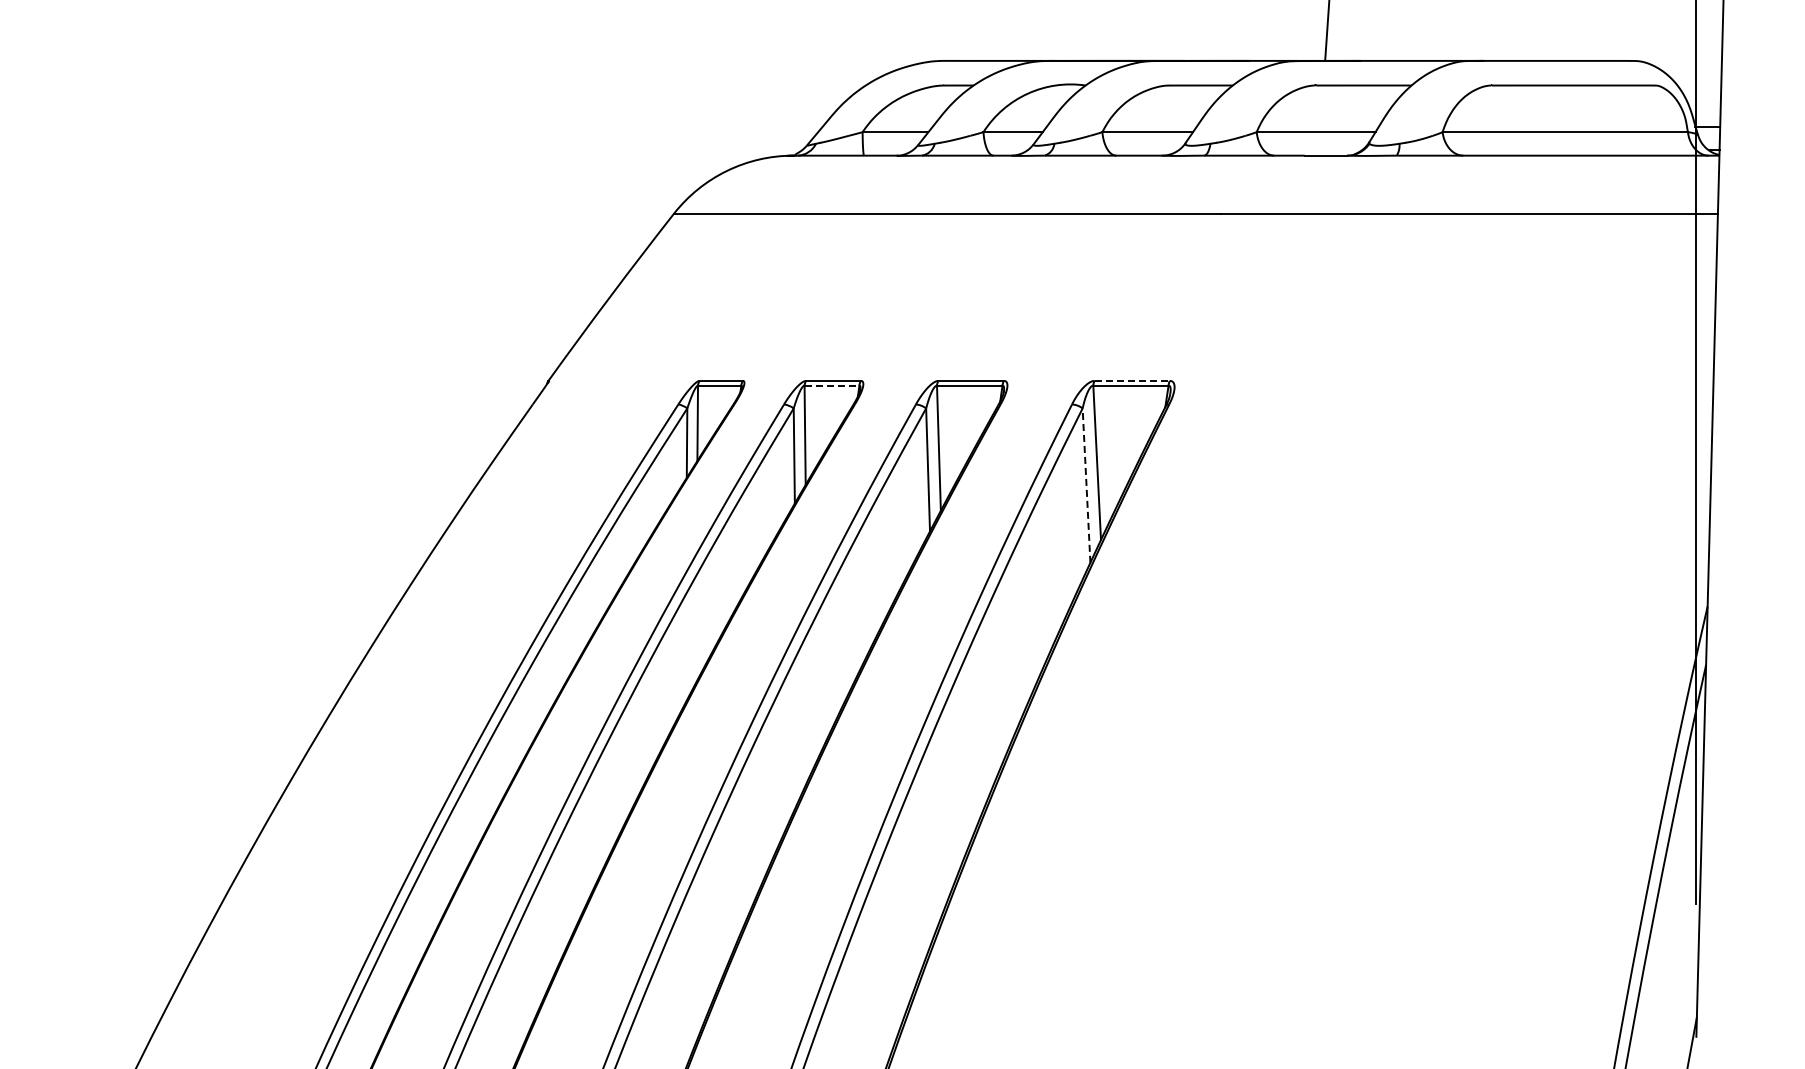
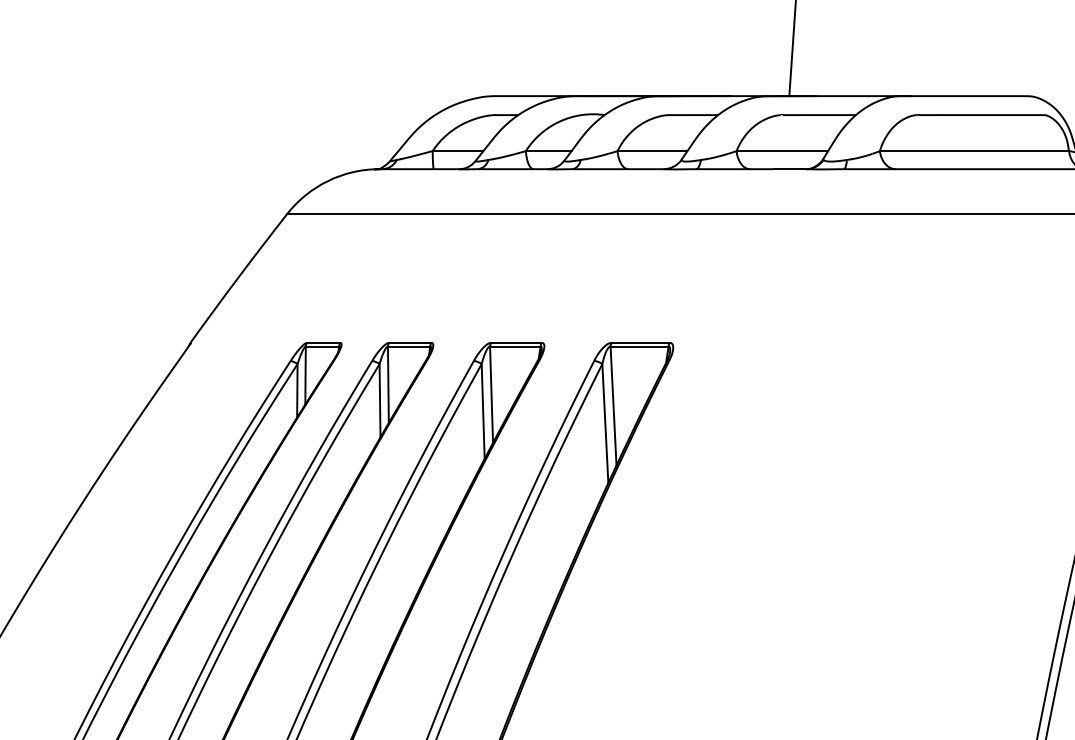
line: (1132, 380) -> (640, 342), dashed -> solid
line: (832, 385) -> (409, 346), dashed -> solid
line: (1086, 485) -> (605, 423), dashed -> solid

